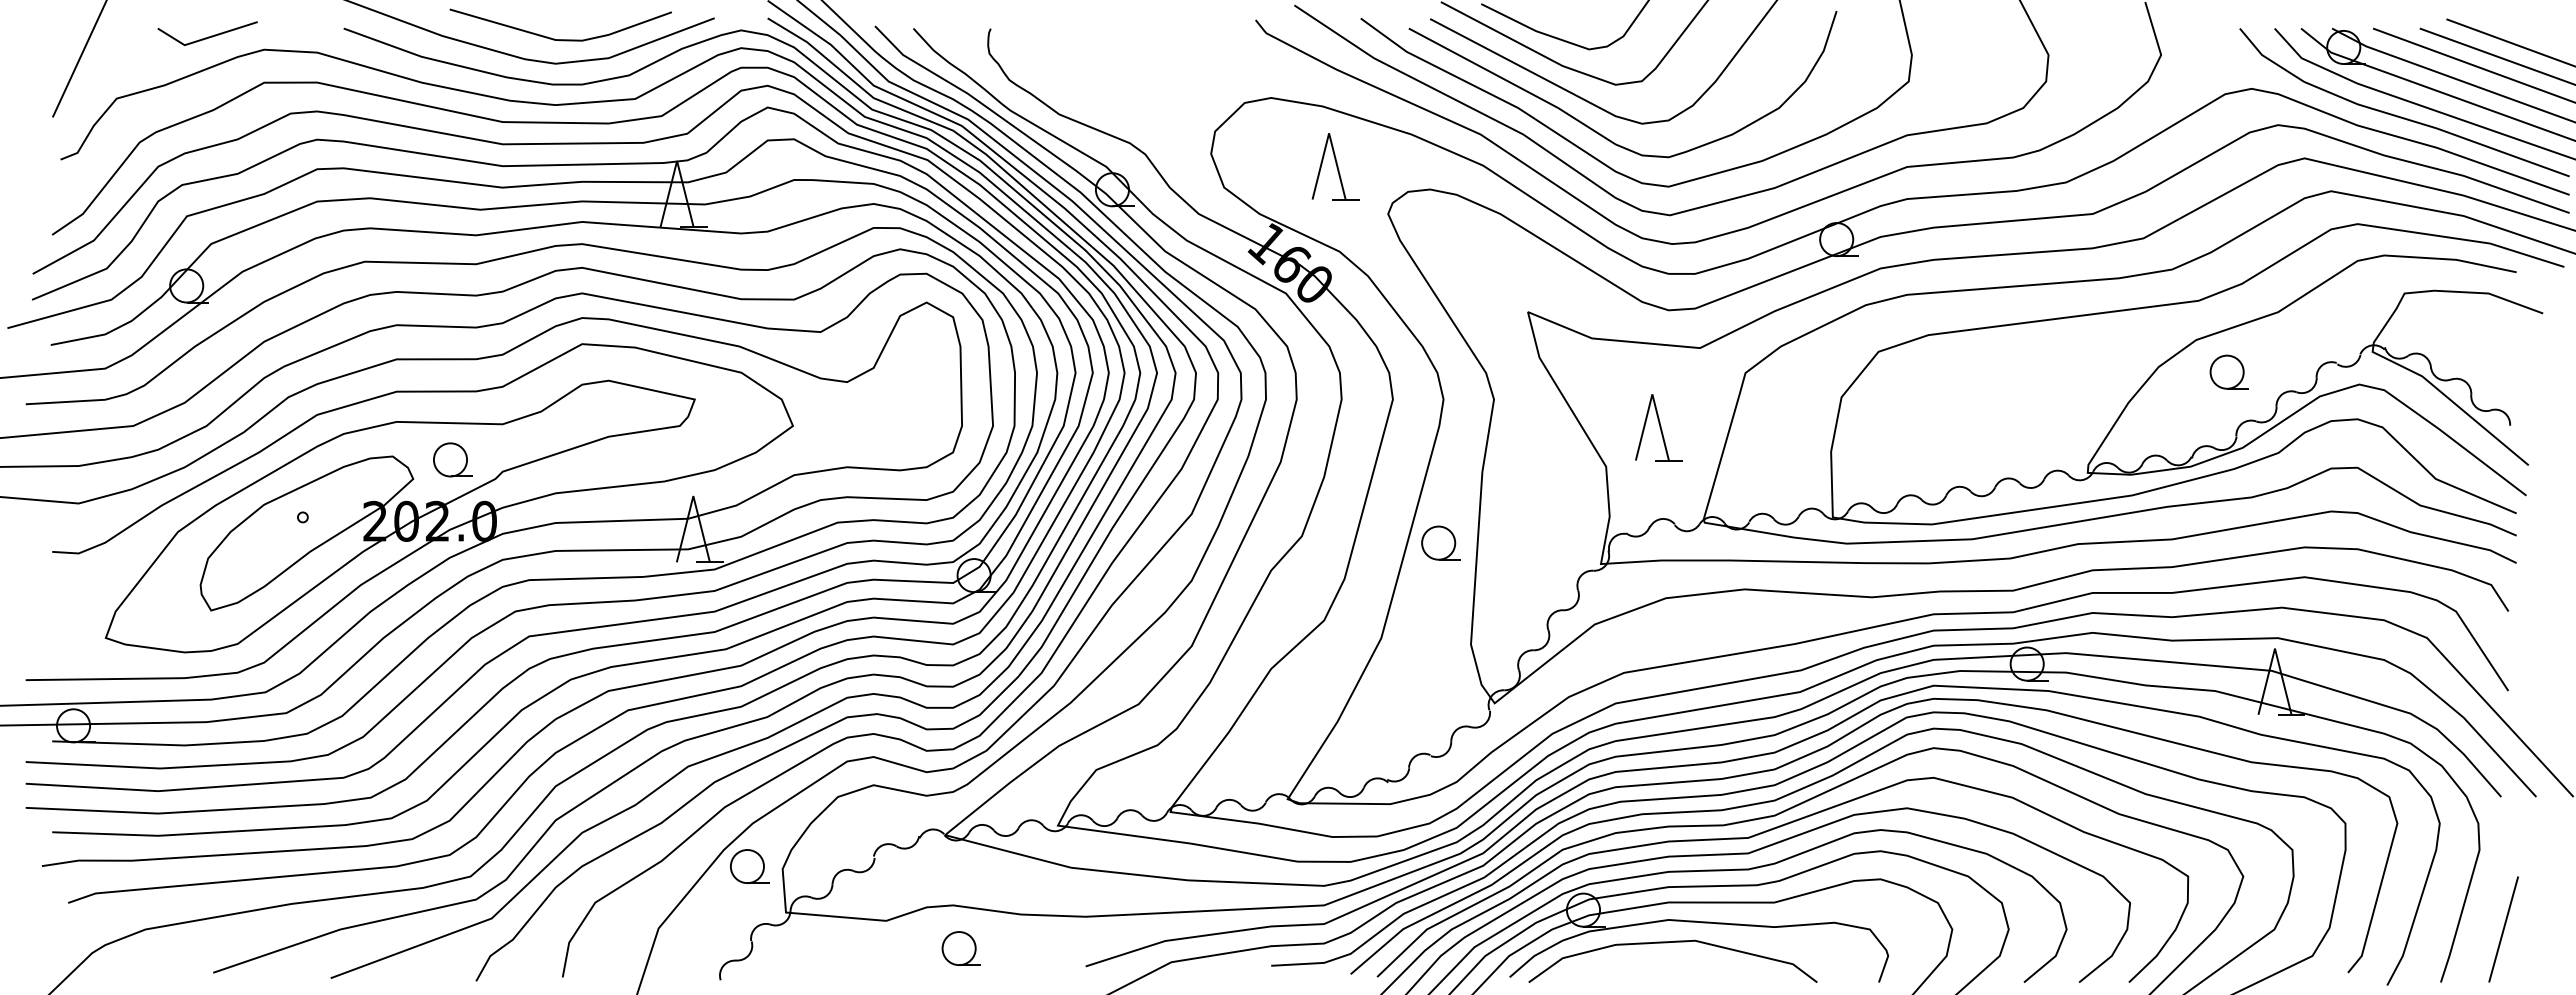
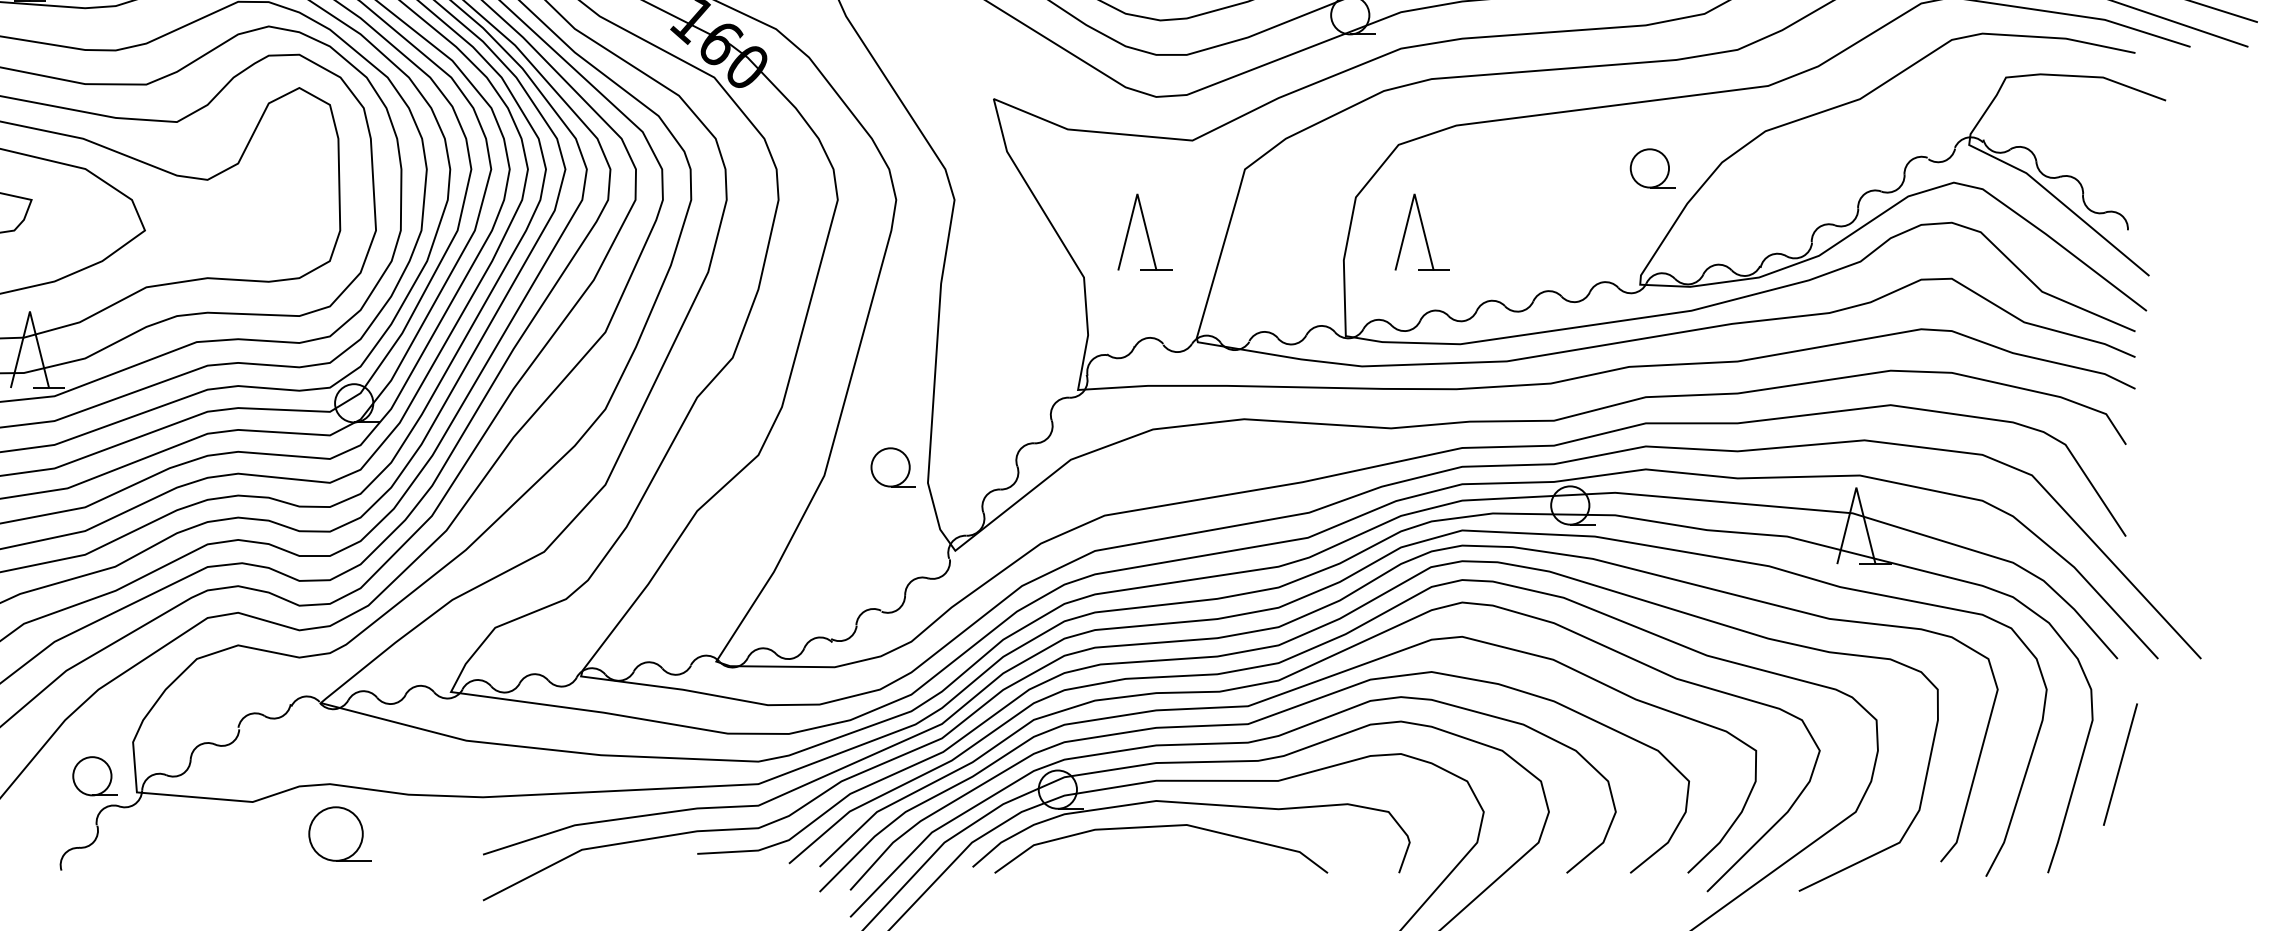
part: (2228, 371) -> (1651, 167), moved
part: (1898, 427) -> (1421, 232), added
part: (1440, 542) -> (892, 466), moved
part: (749, 866) -> (94, 776), moved
line: (2503, 929) -> (2120, 764), moved
part: (960, 948) -> (338, 833), size x1.4

